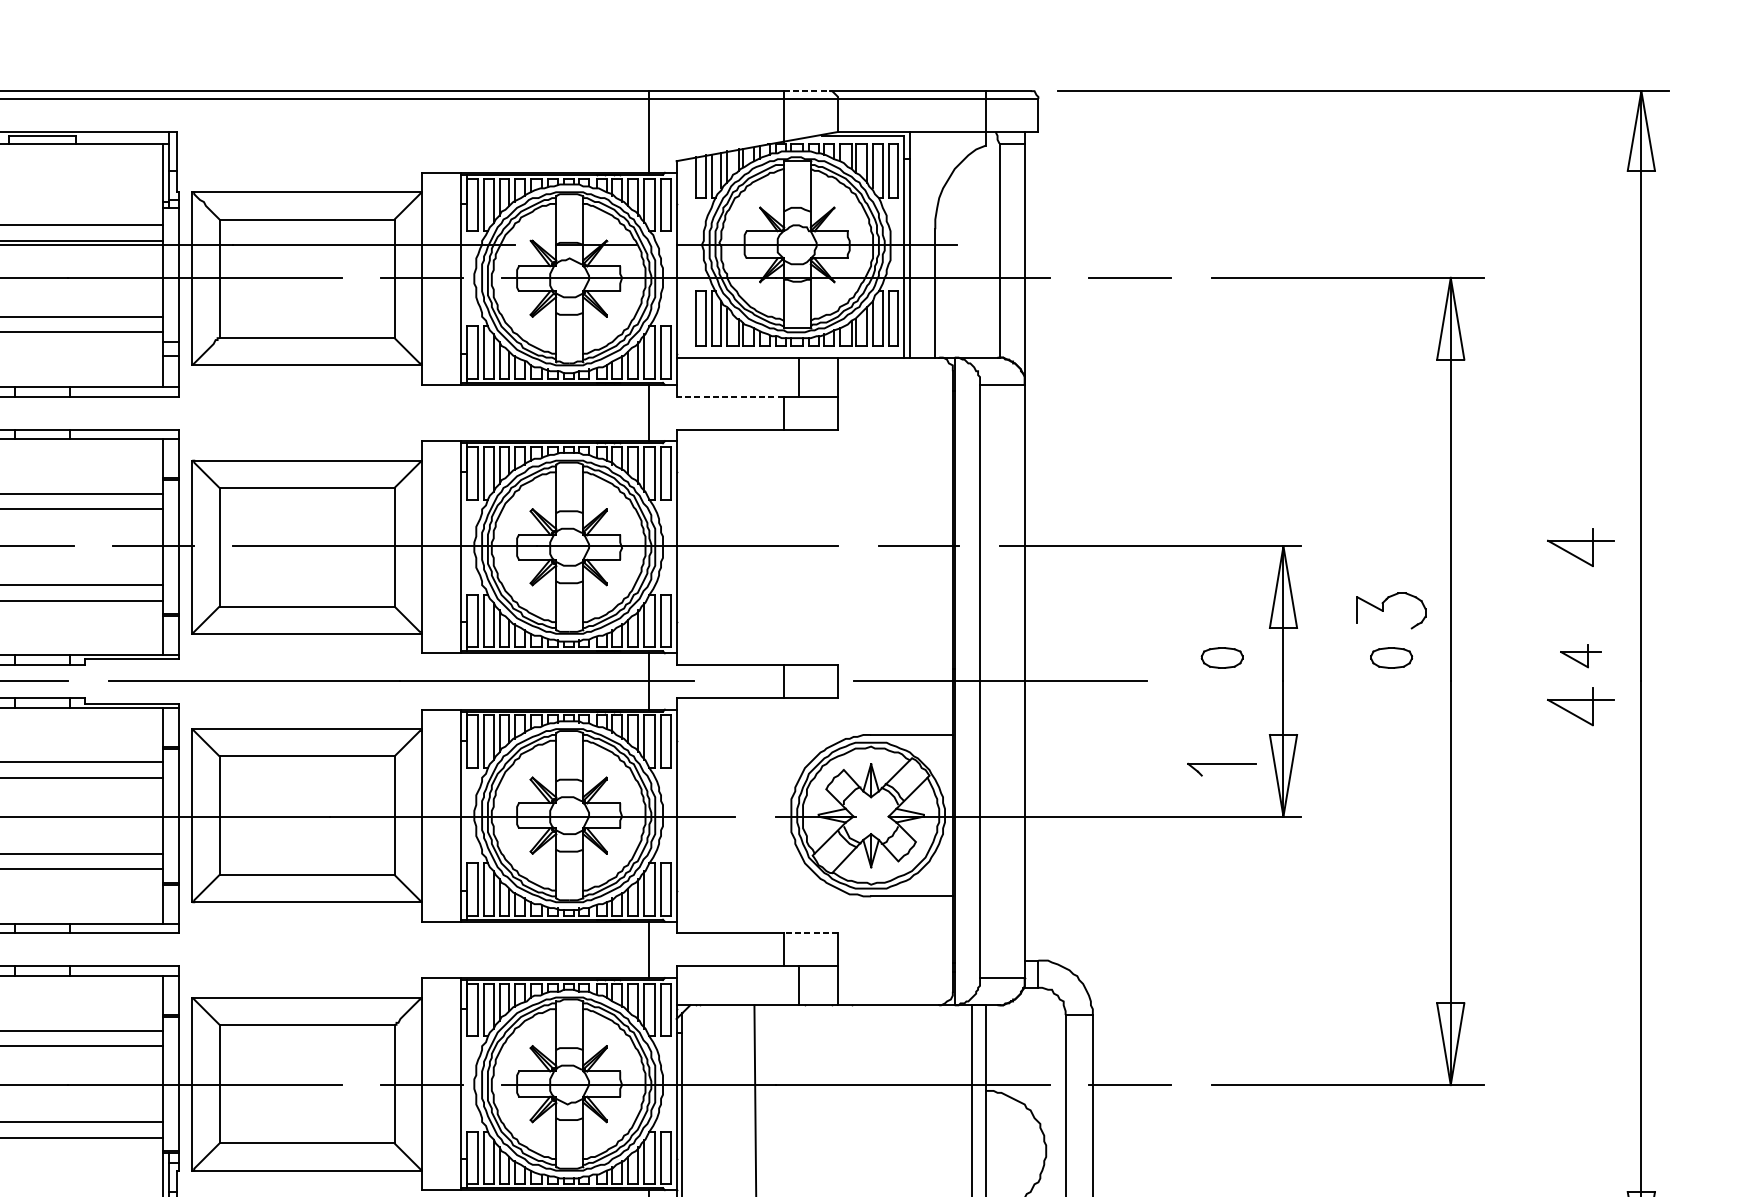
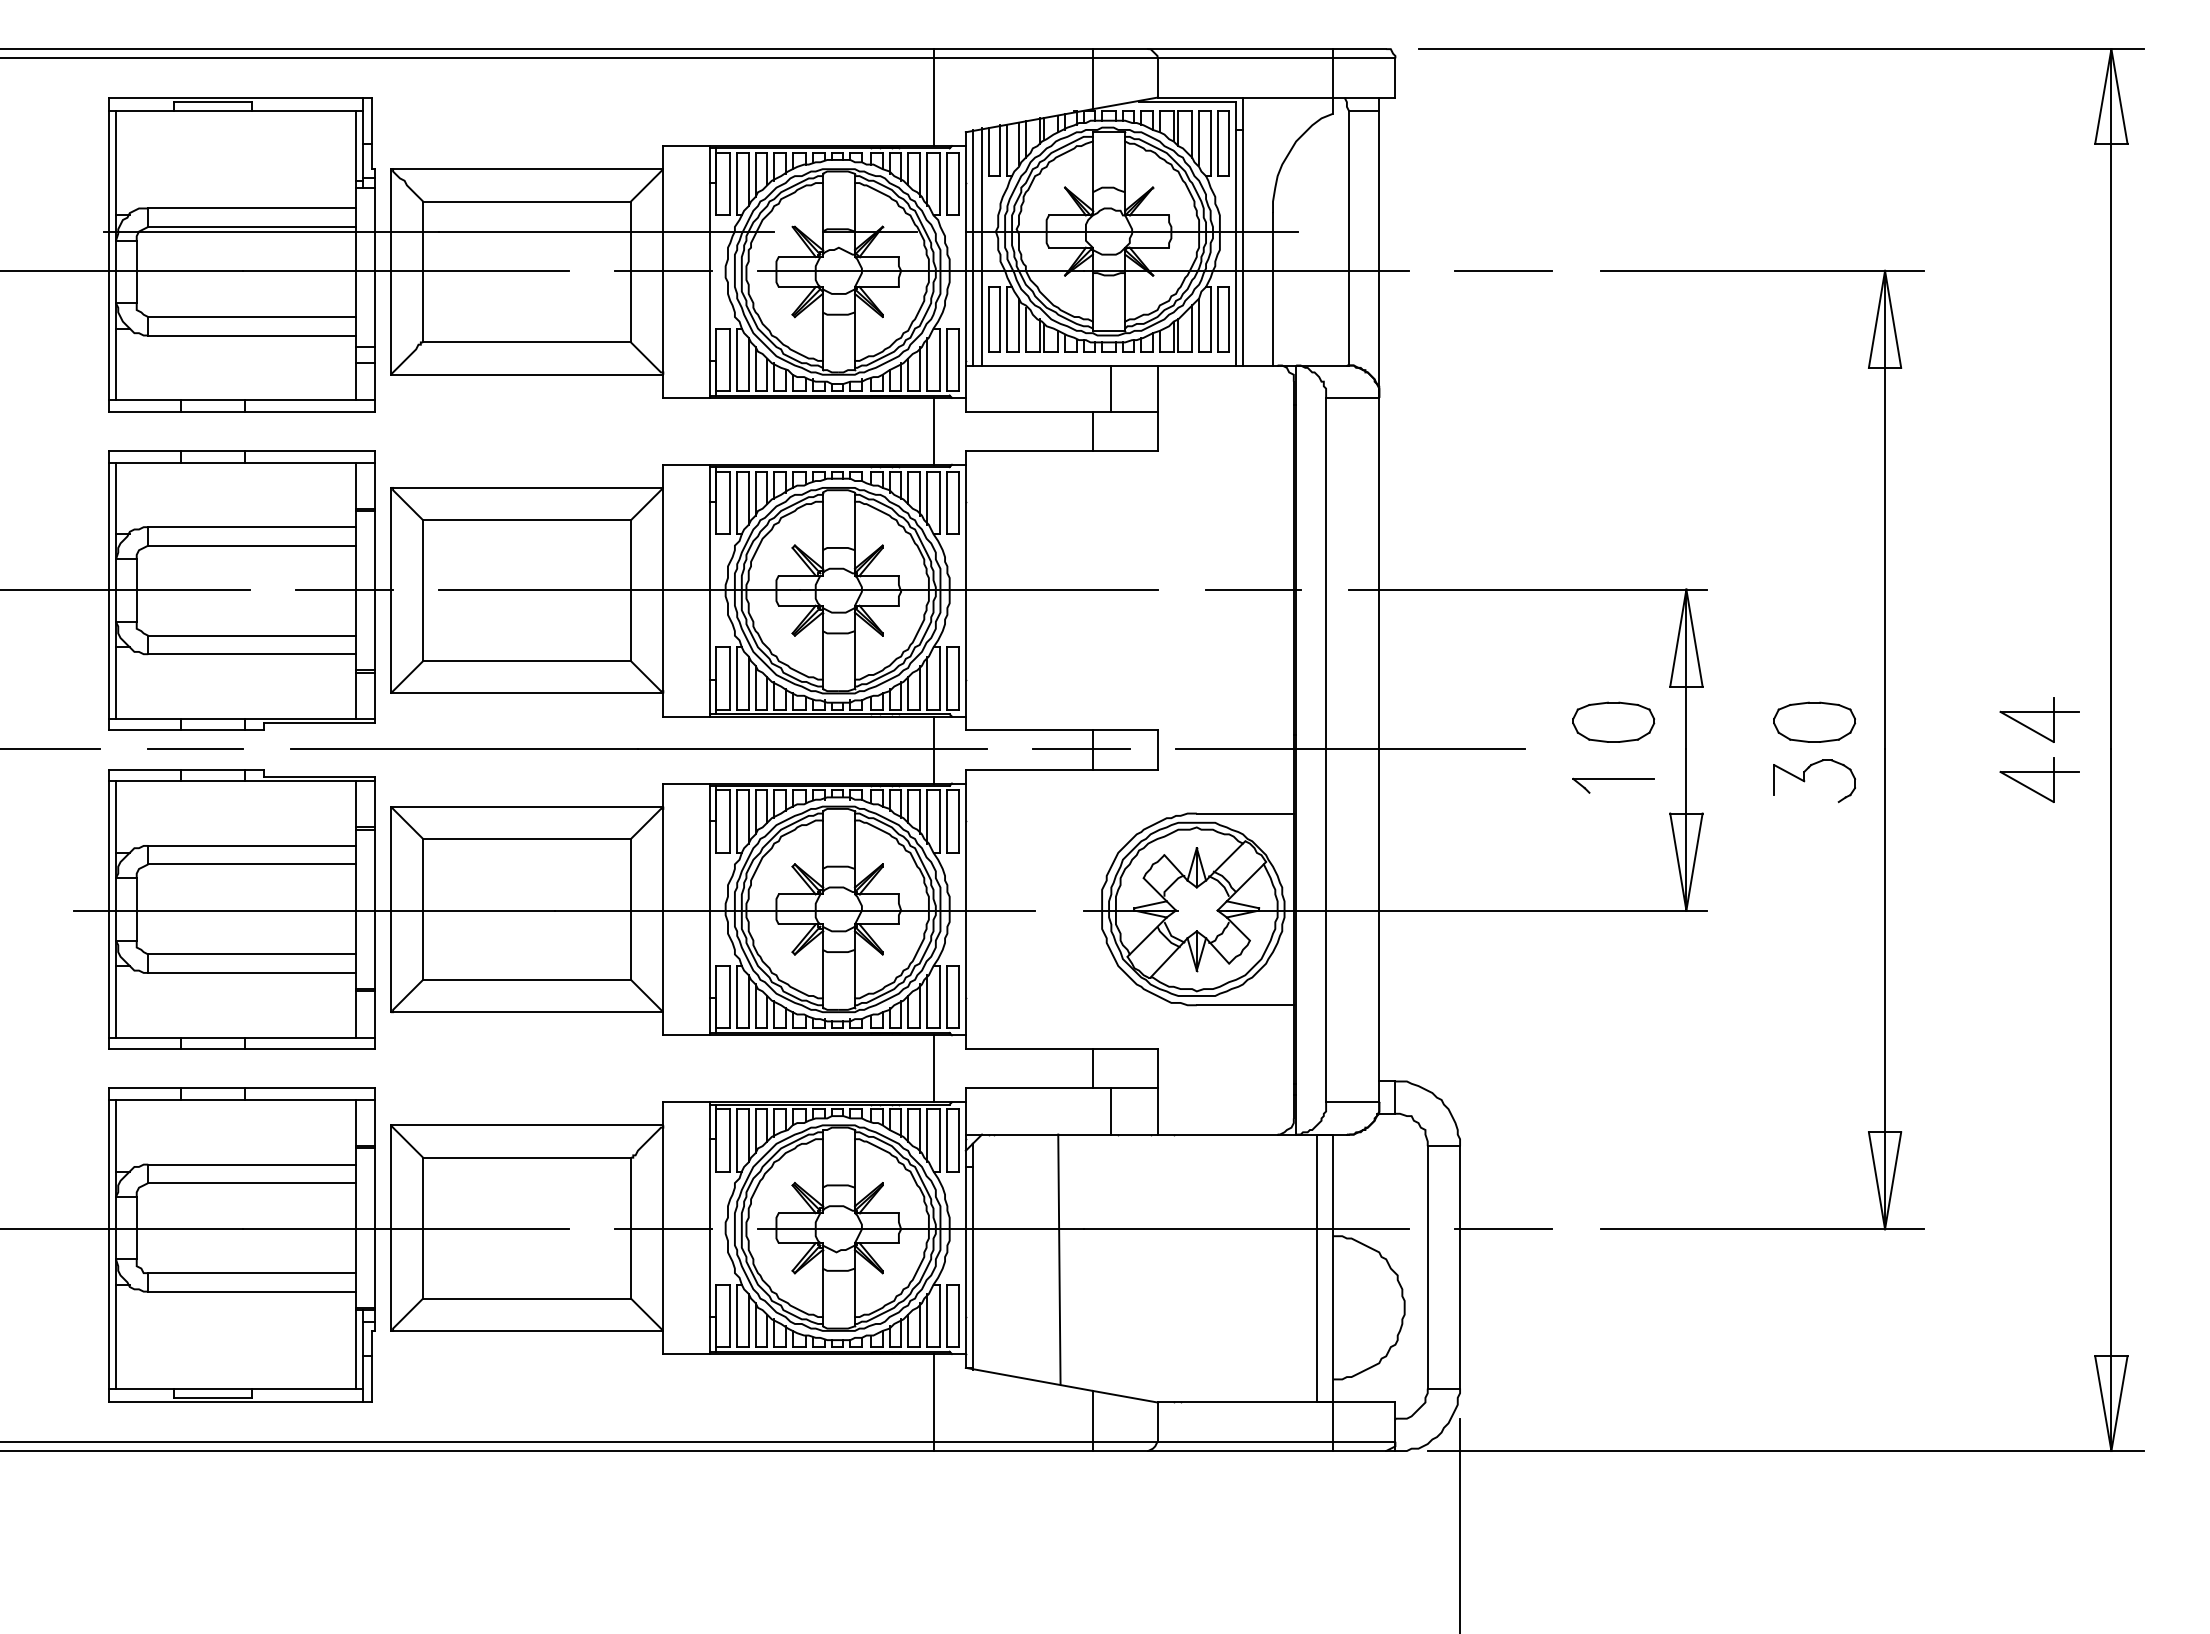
line: (806, 91) -> (1120, 49), dashed -> solid
line: (690, 257) -> (982, 246), added
line: (682, 258) -> (972, 247), added
line: (730, 396) -> (1029, 411), dashed -> solid
part: (1580, 547) -> (2039, 590), removed
part: (1383, 611) -> (1805, 781), moved
part: (1580, 655) -> (2039, 719), size x1.67
part: (1222, 657) -> (1613, 721), size x1.67
part: (1391, 657) -> (1814, 721), size x1.67
line: (773, 680) -> (1080, 748), added
part: (1222, 769) -> (1613, 785), moved
line: (810, 933) -> (1124, 1049), dashed -> solid

